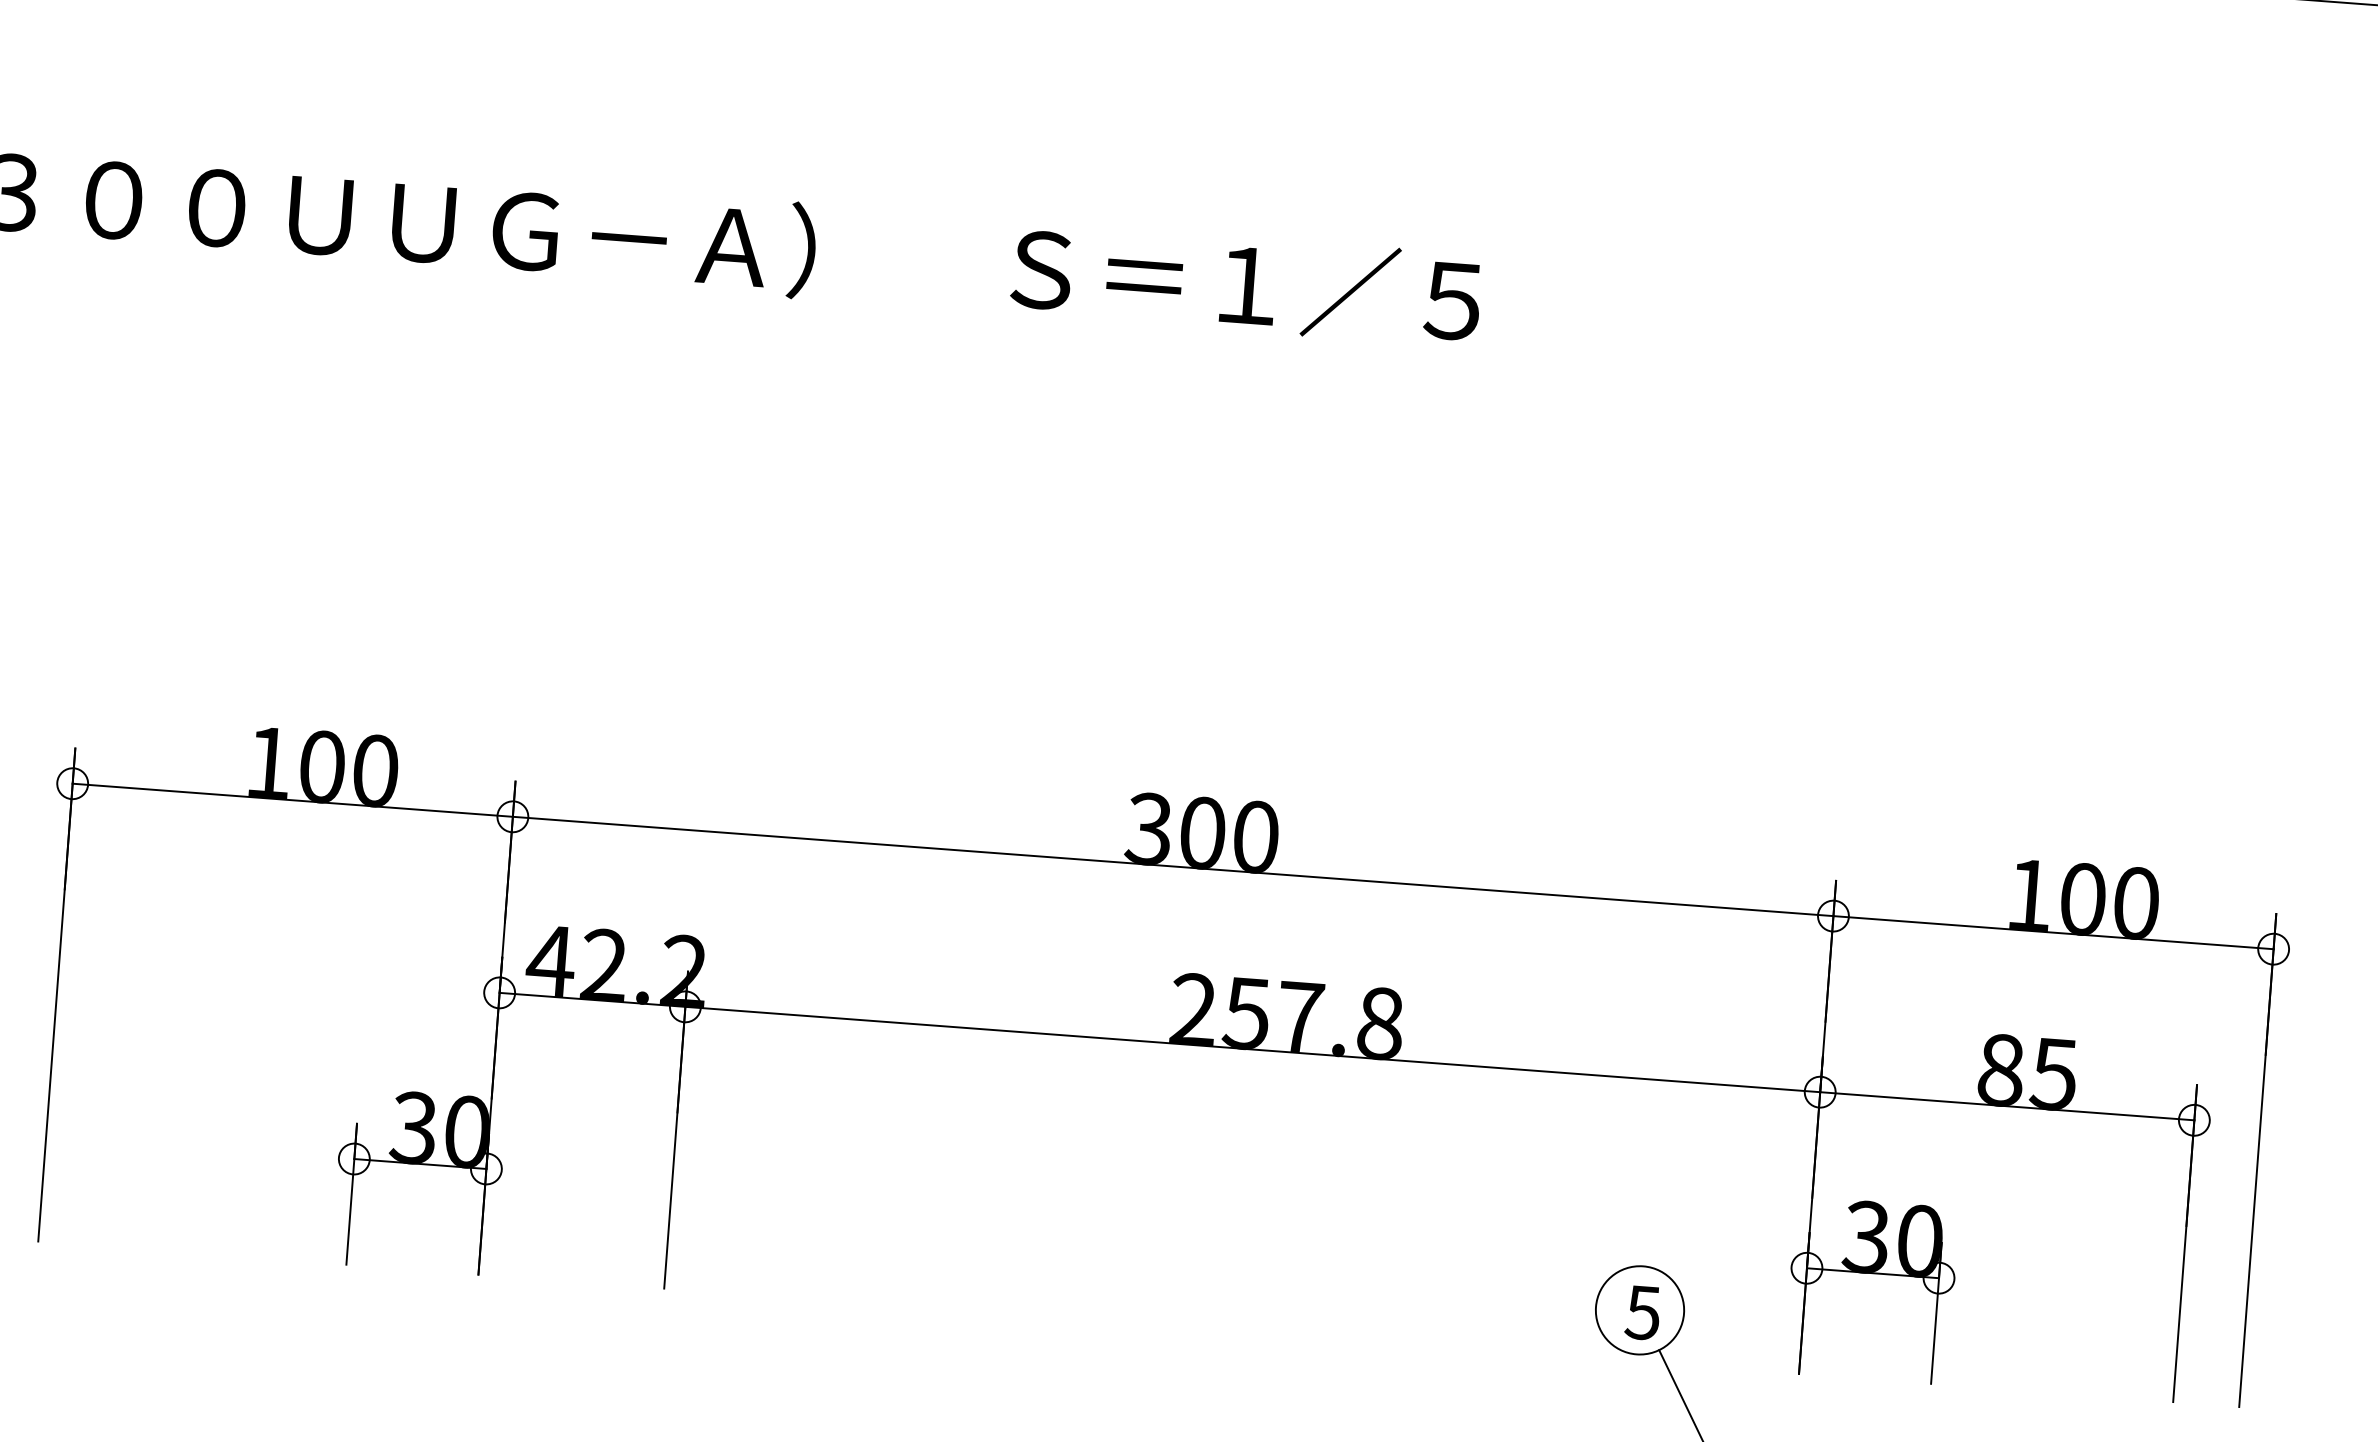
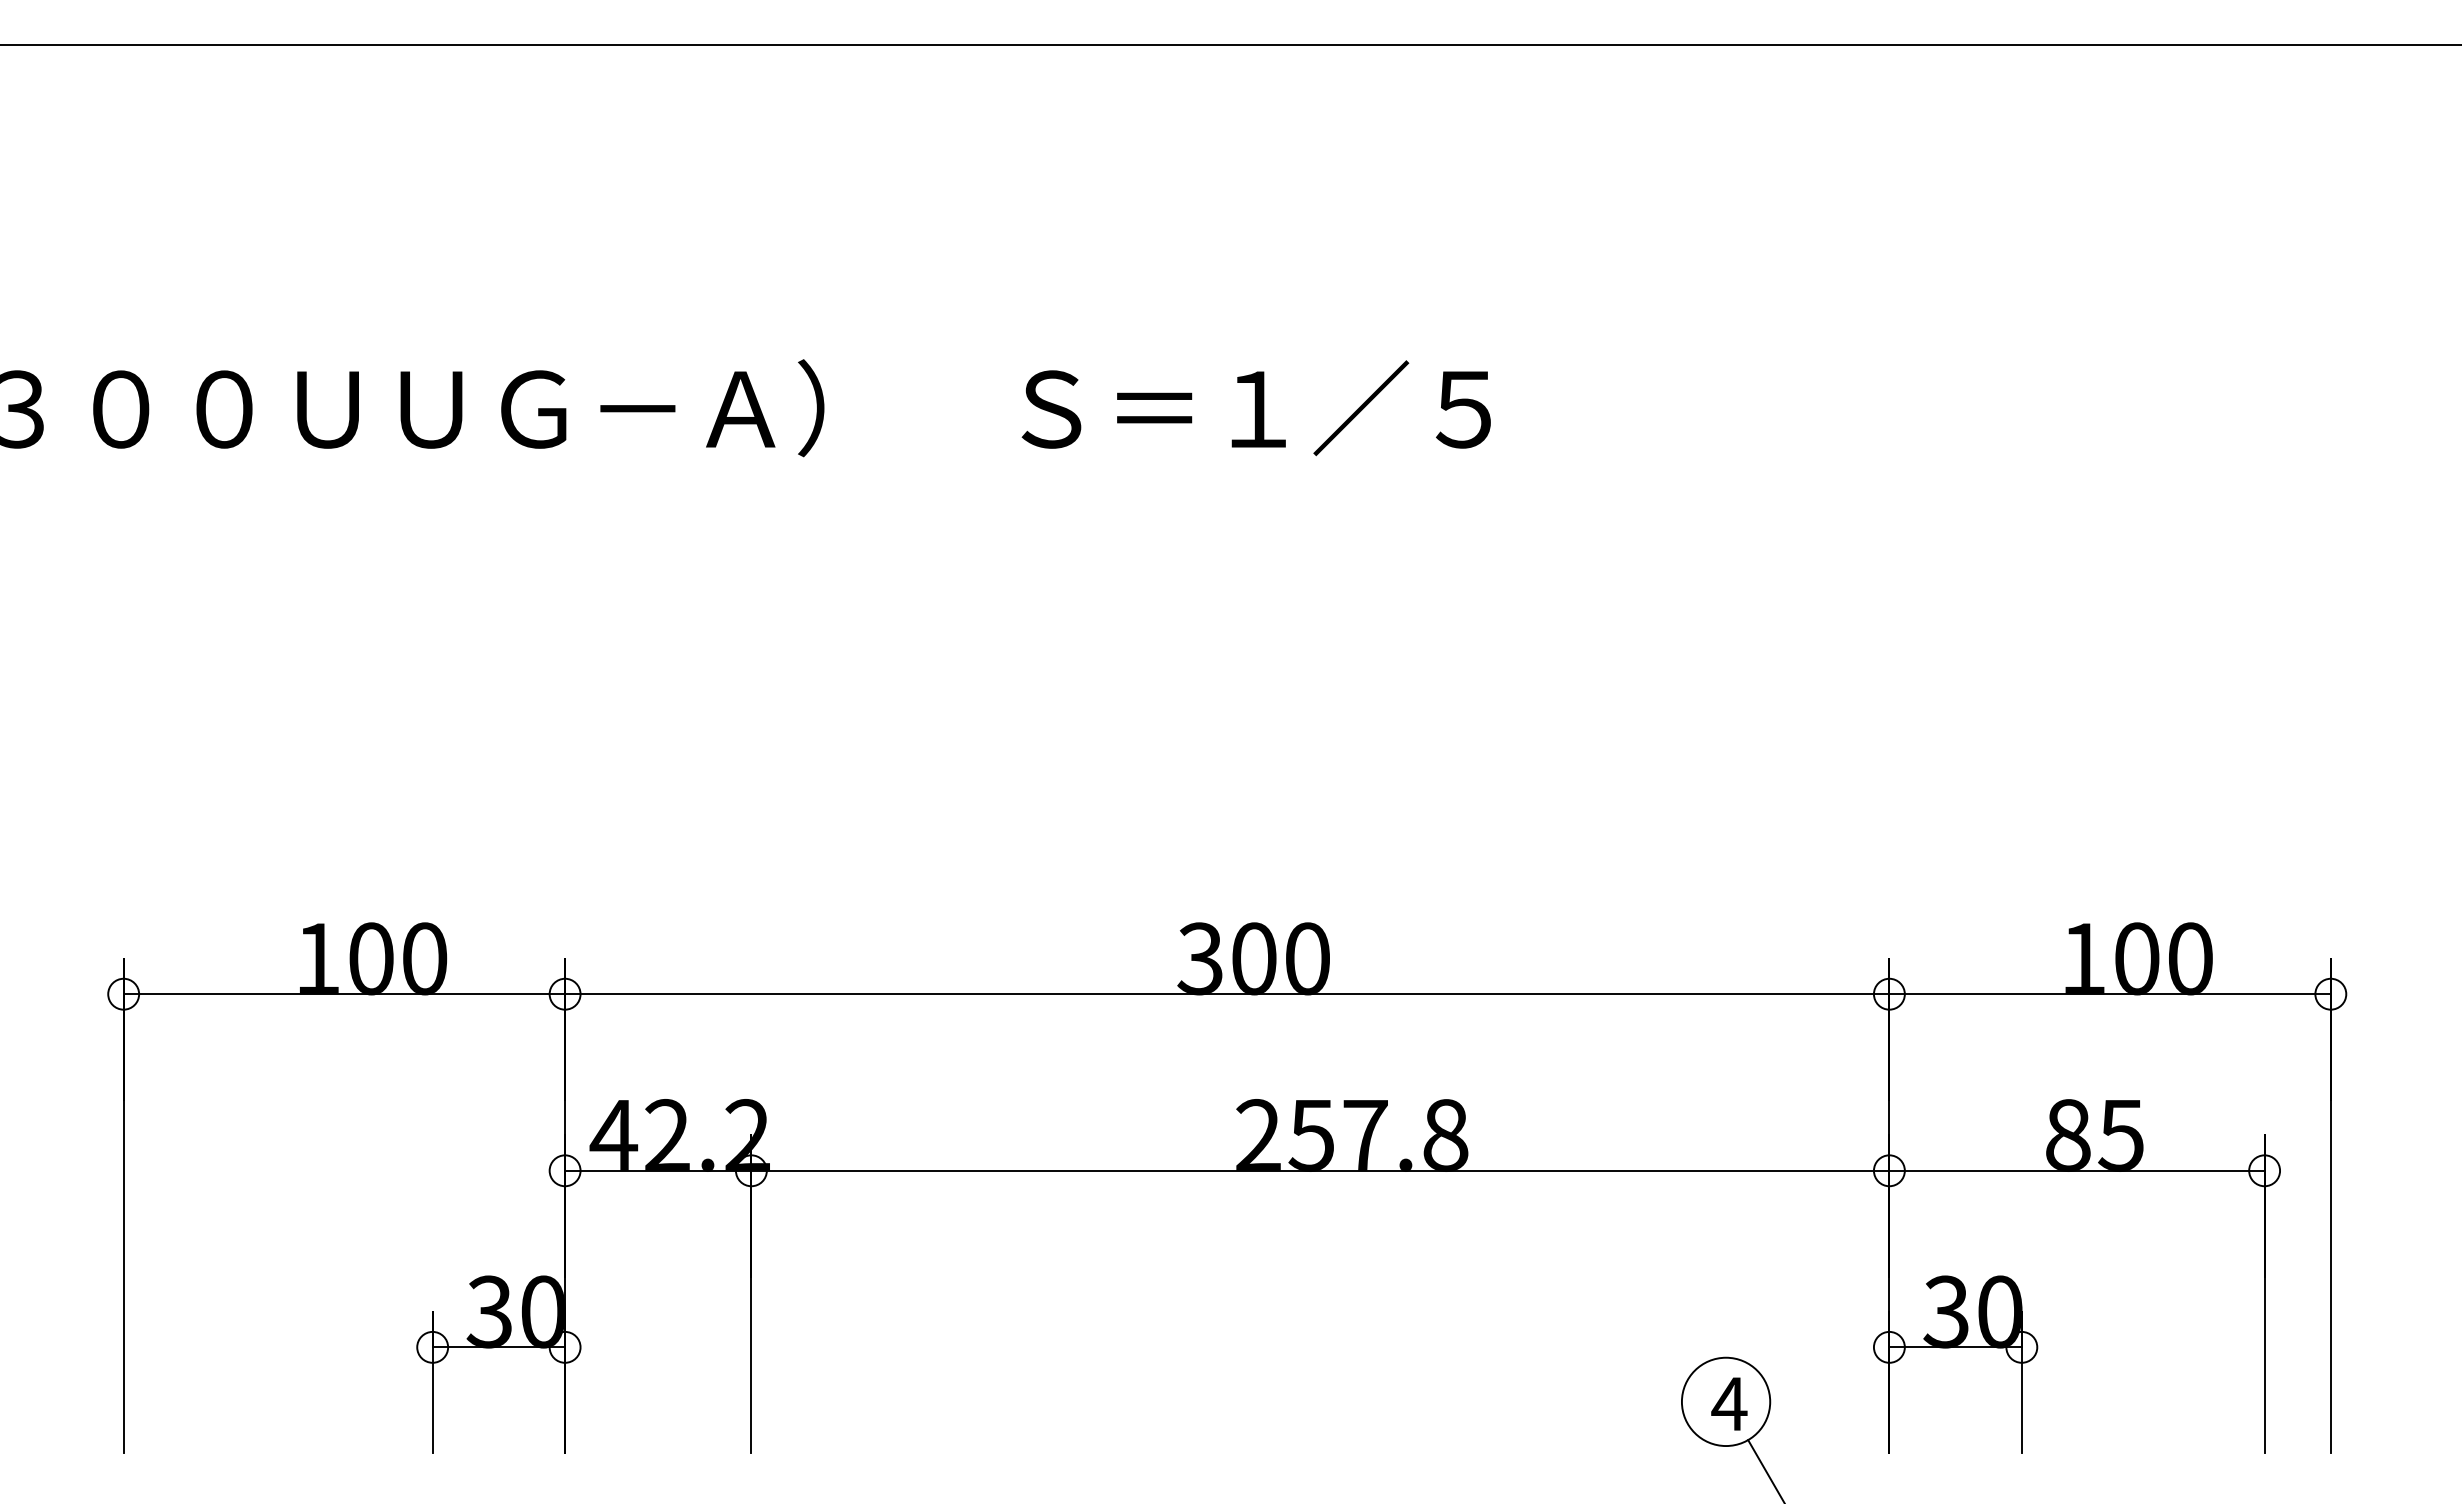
text: (1643, 1313) -> (1729, 1404), 5 -> 4

